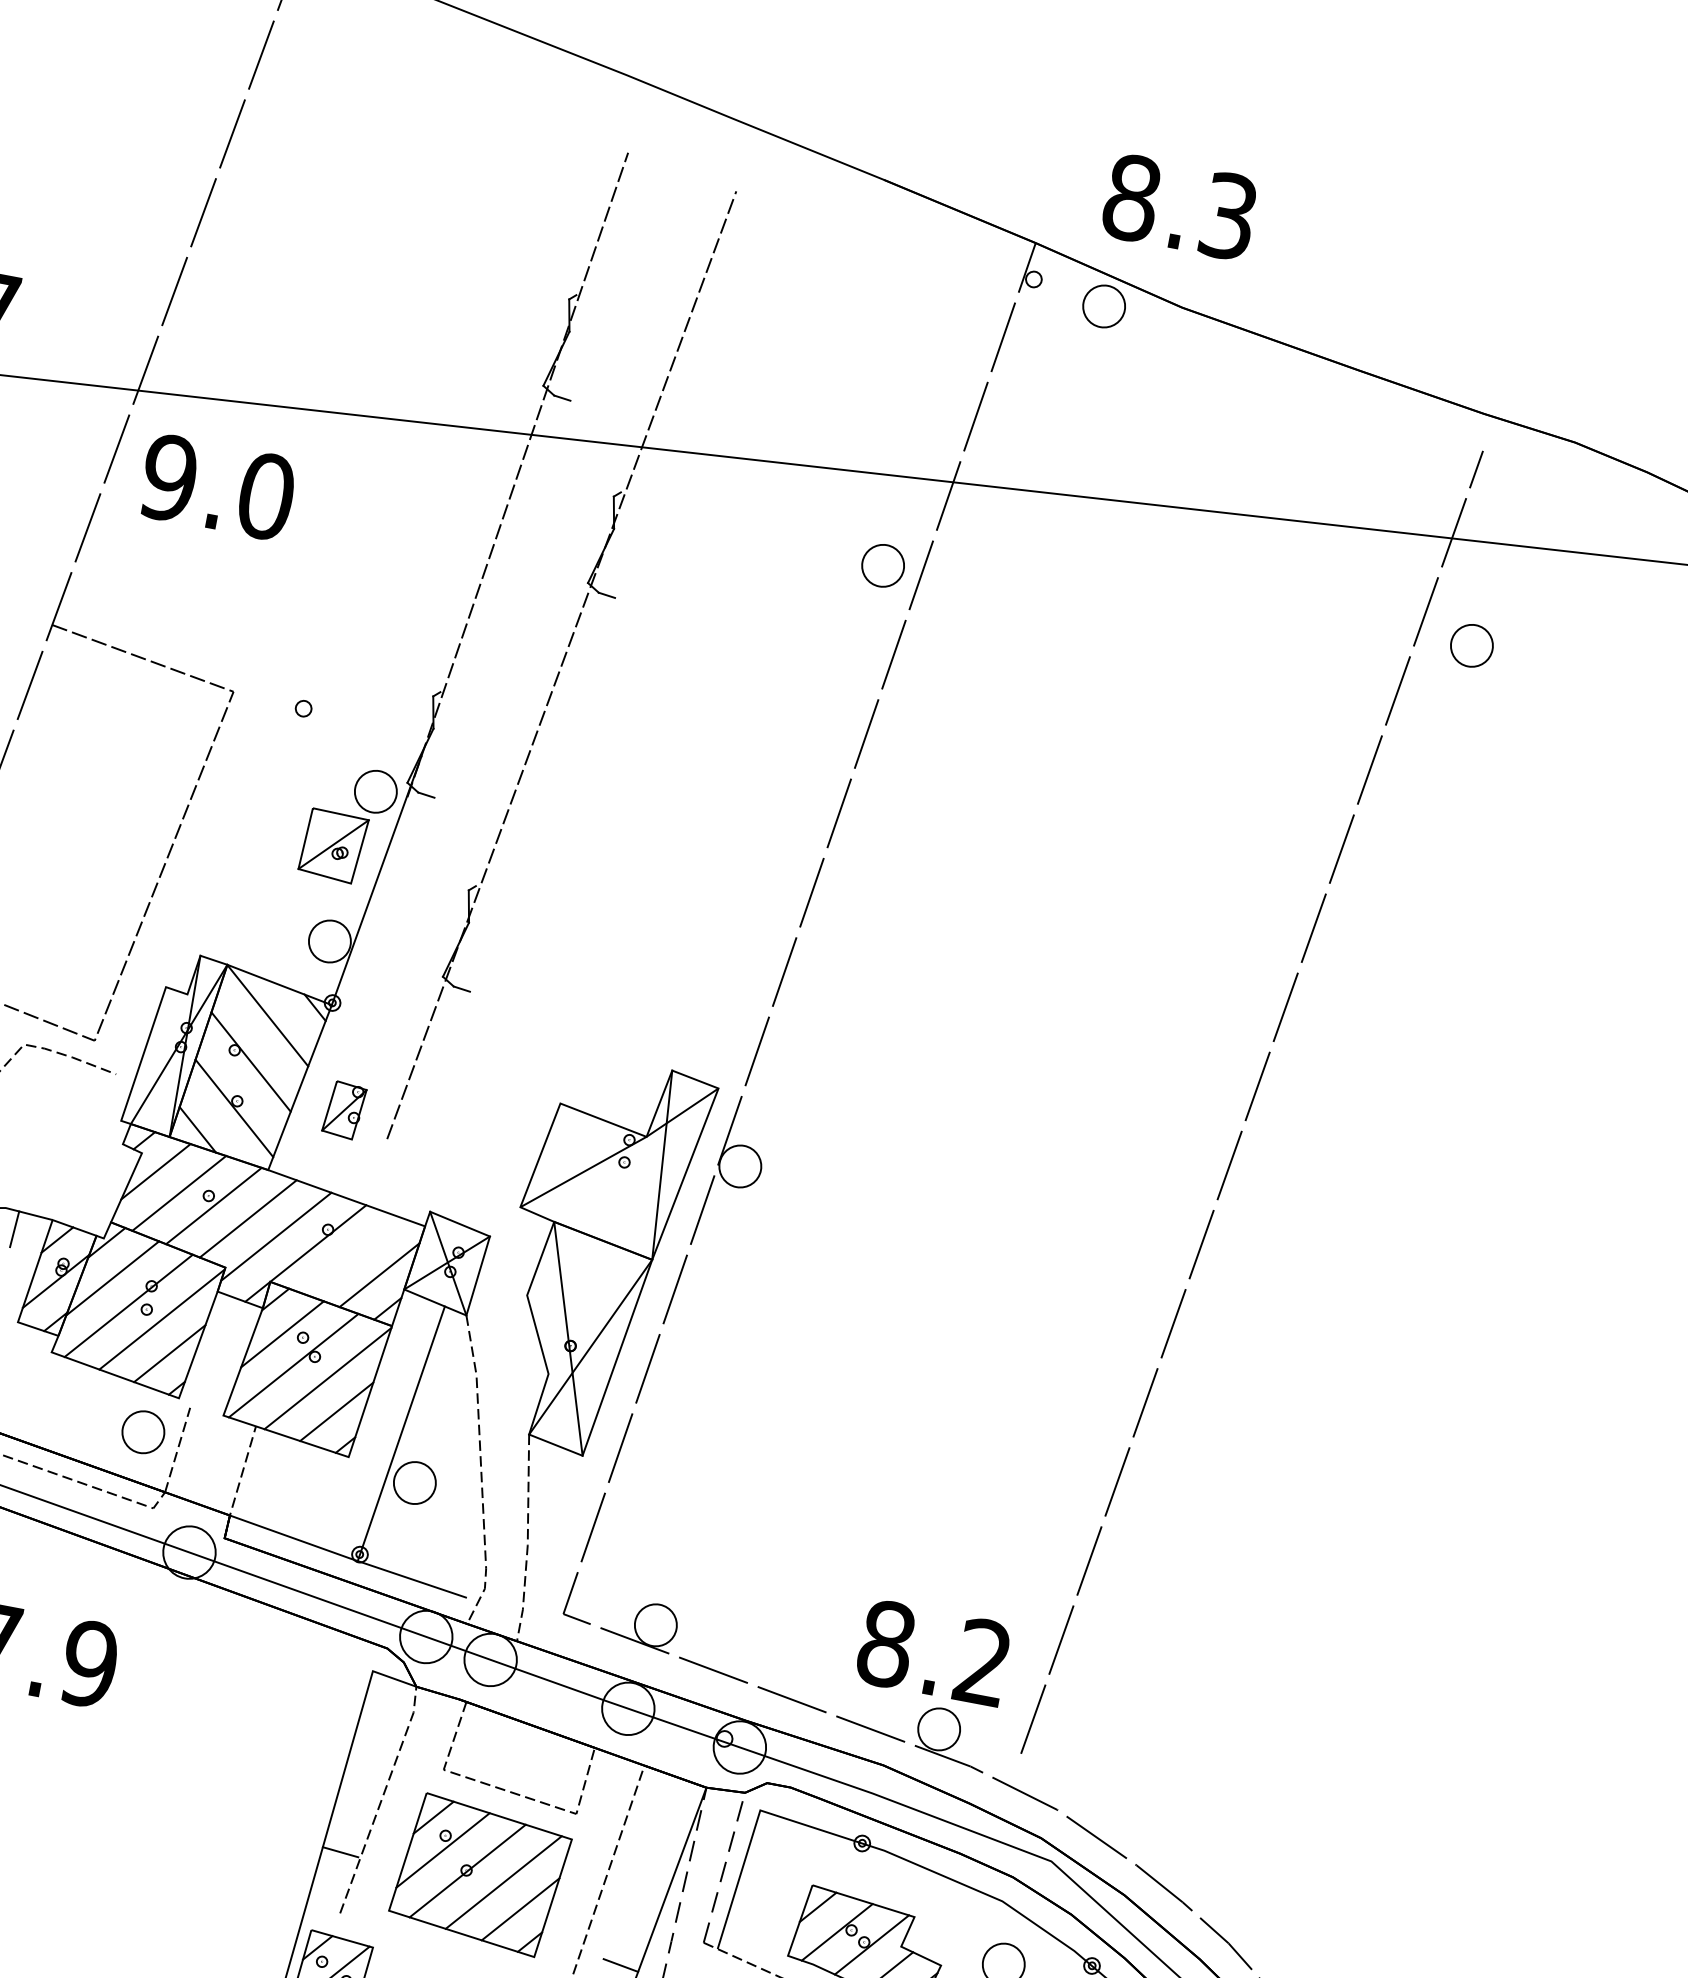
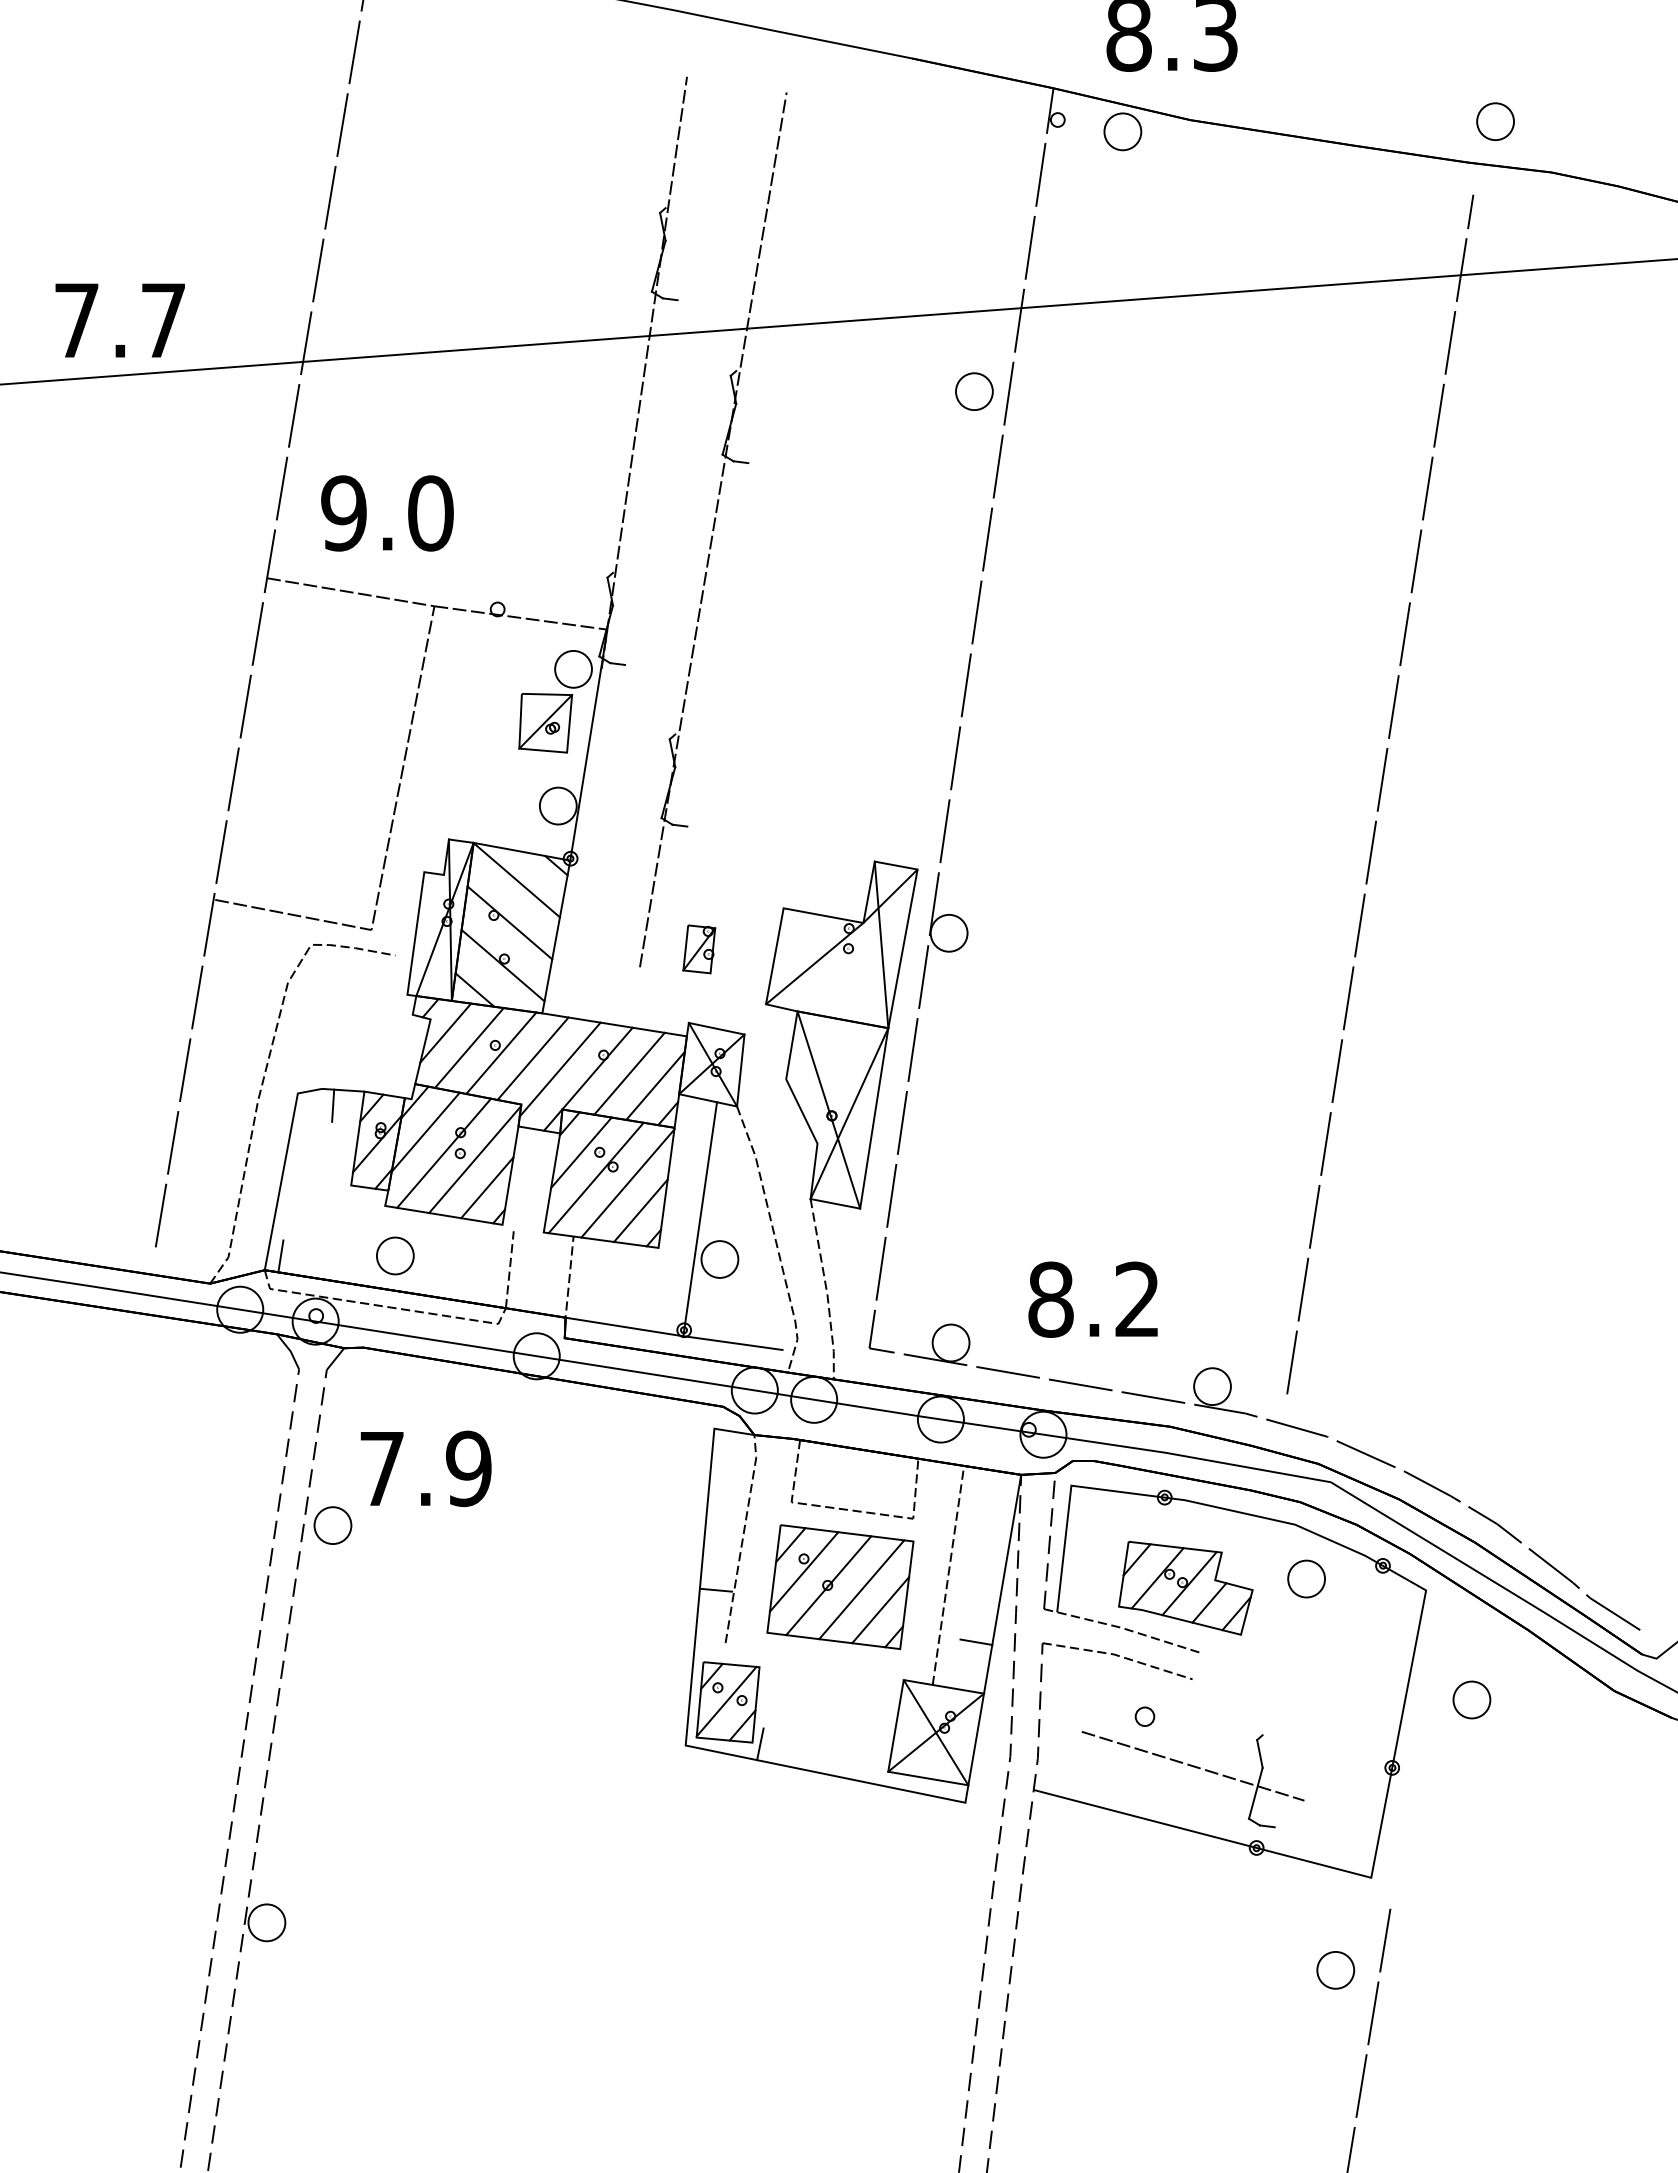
text: (217, 487) -> (387, 513), moved
part: (1471, 645) -> (1495, 121), moved
line: (327, 722) -> (520, 617), added
part: (344, 1110) -> (699, 949), moved
line: (353, 1255) -> (629, 1073), added
part: (143, 1431) -> (395, 1255), moved
text: (932, 1652) -> (1092, 1299), moved

